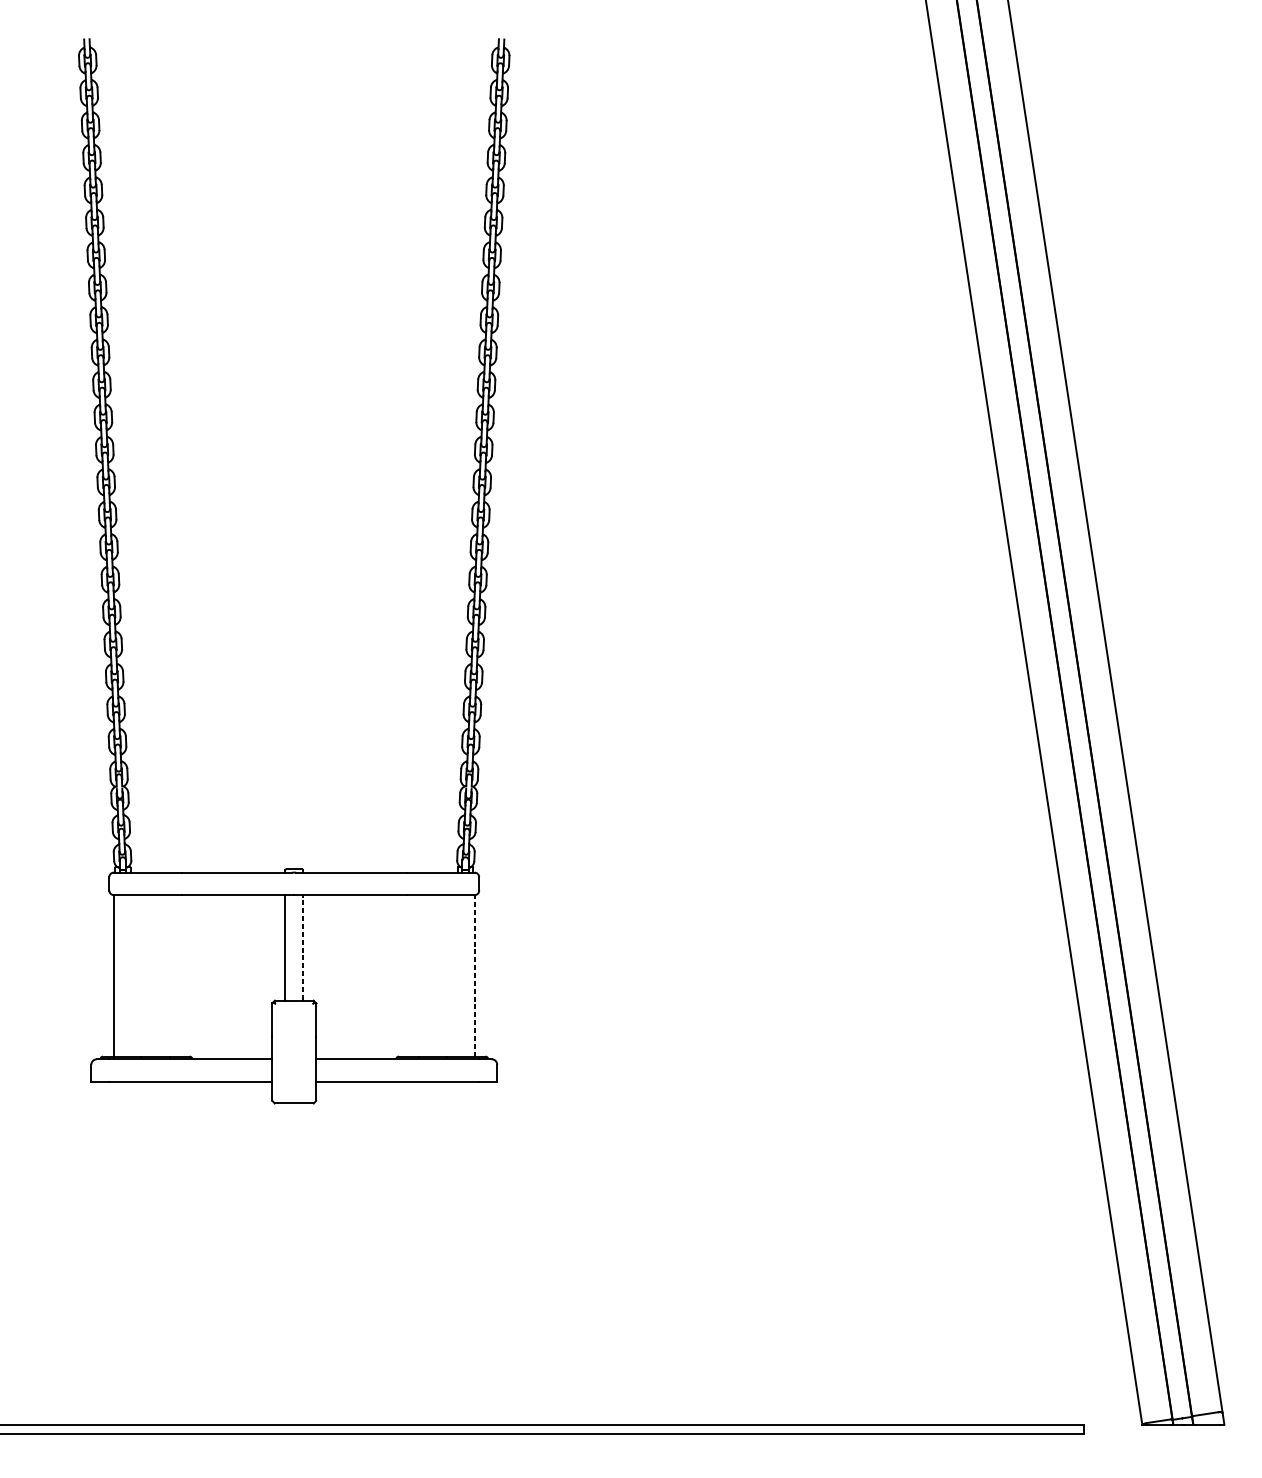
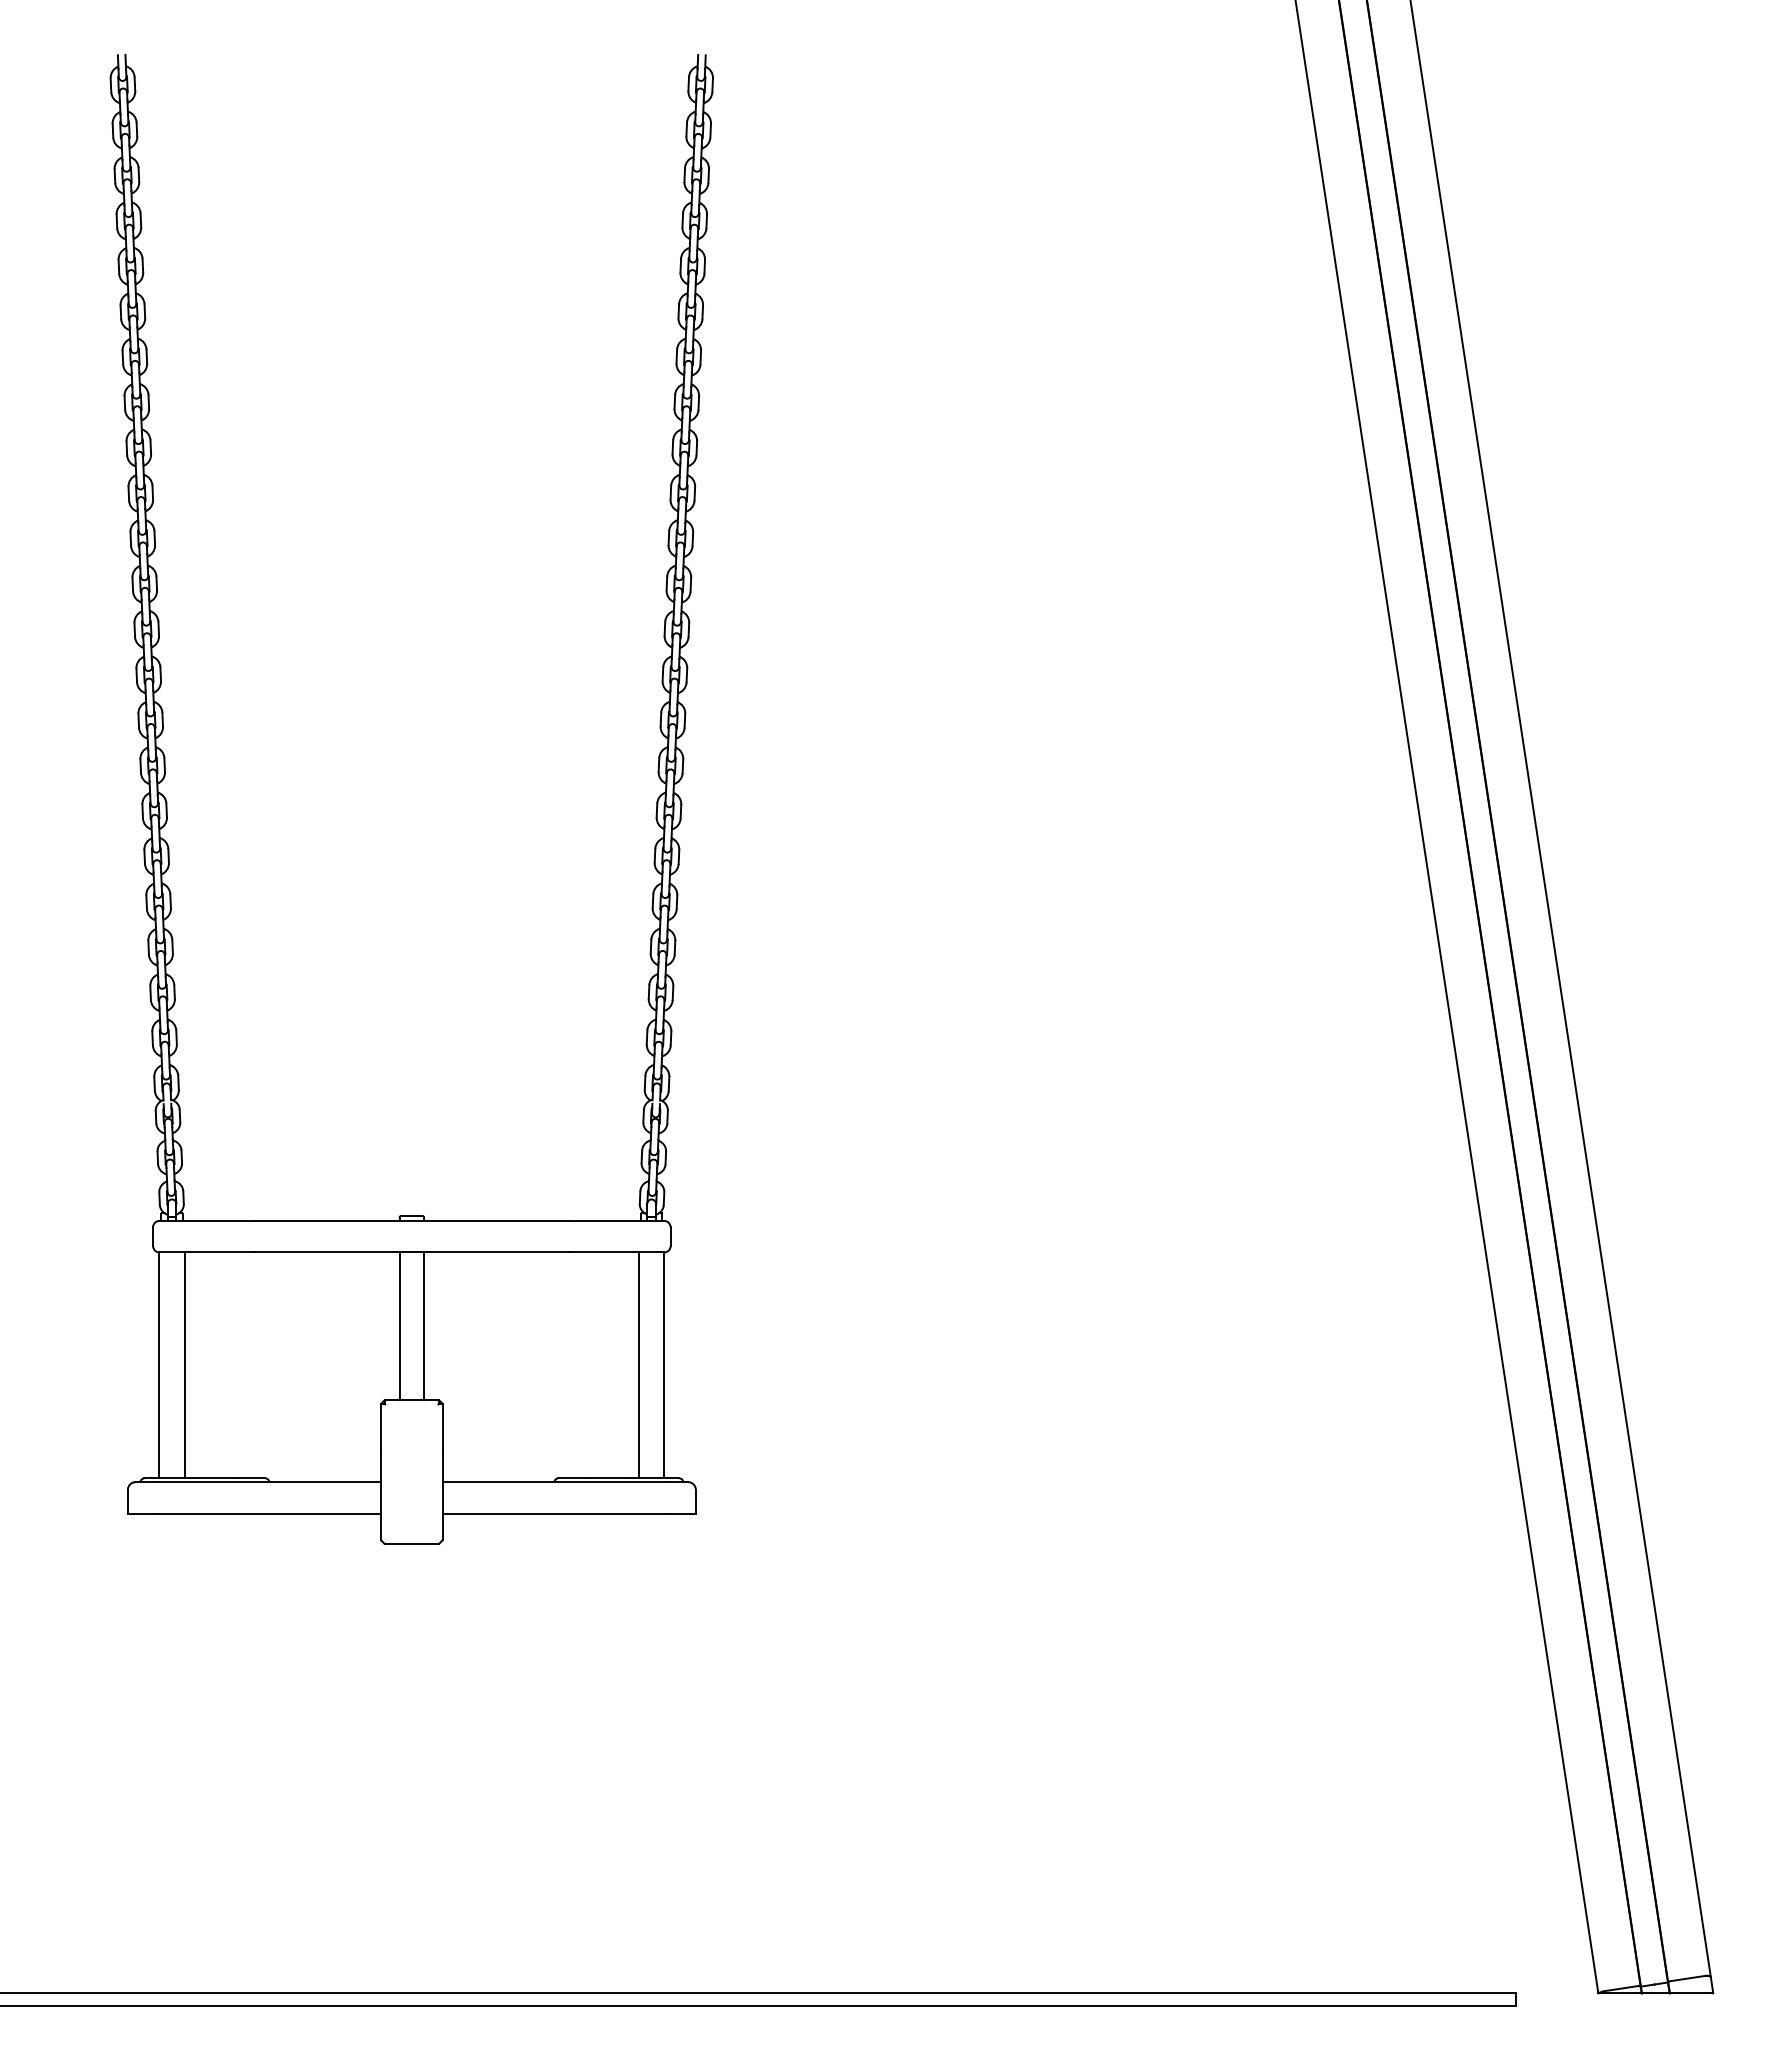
line: (303, 947) -> (424, 1325), dashed -> solid
line: (131, 975) -> (184, 1365), added
line: (456, 975) -> (639, 1365), added
line: (474, 975) -> (664, 1365), dashed -> solid

